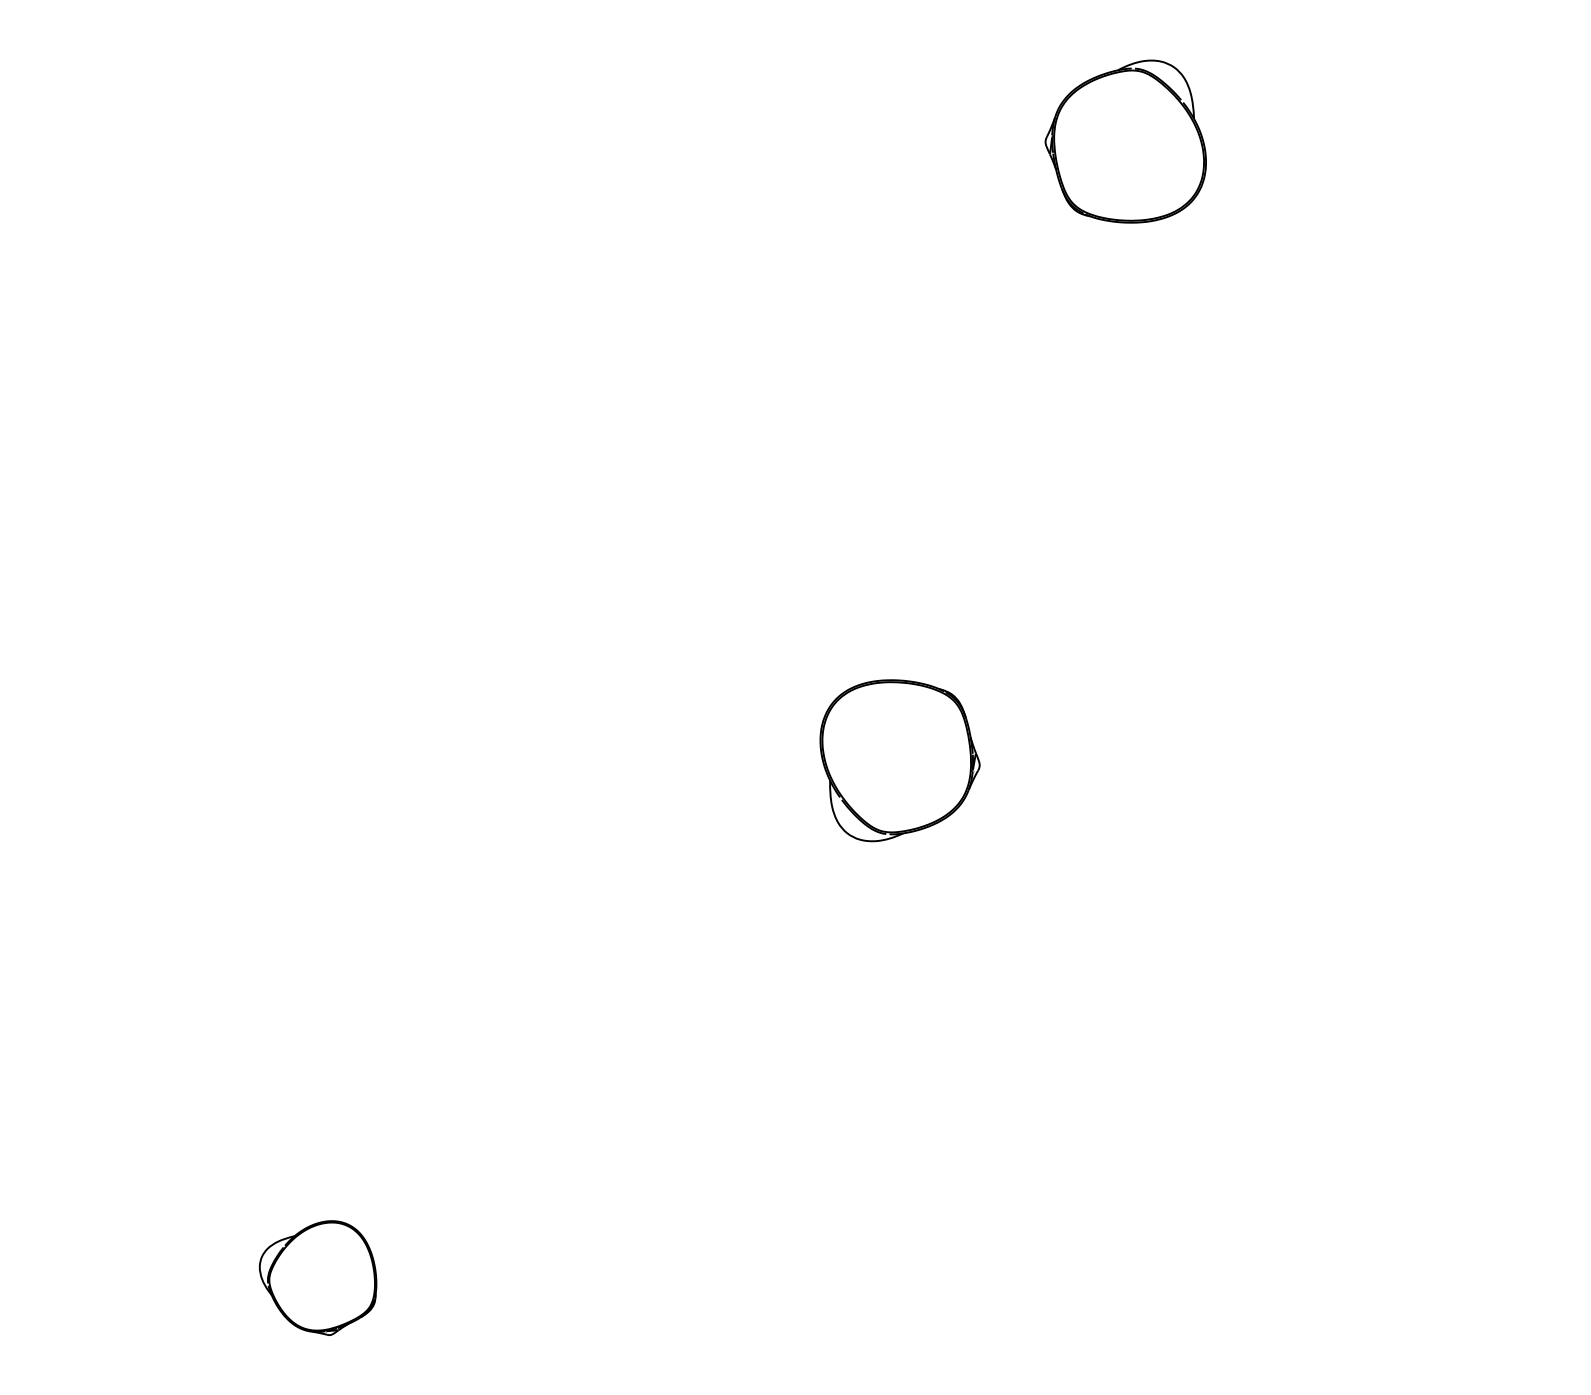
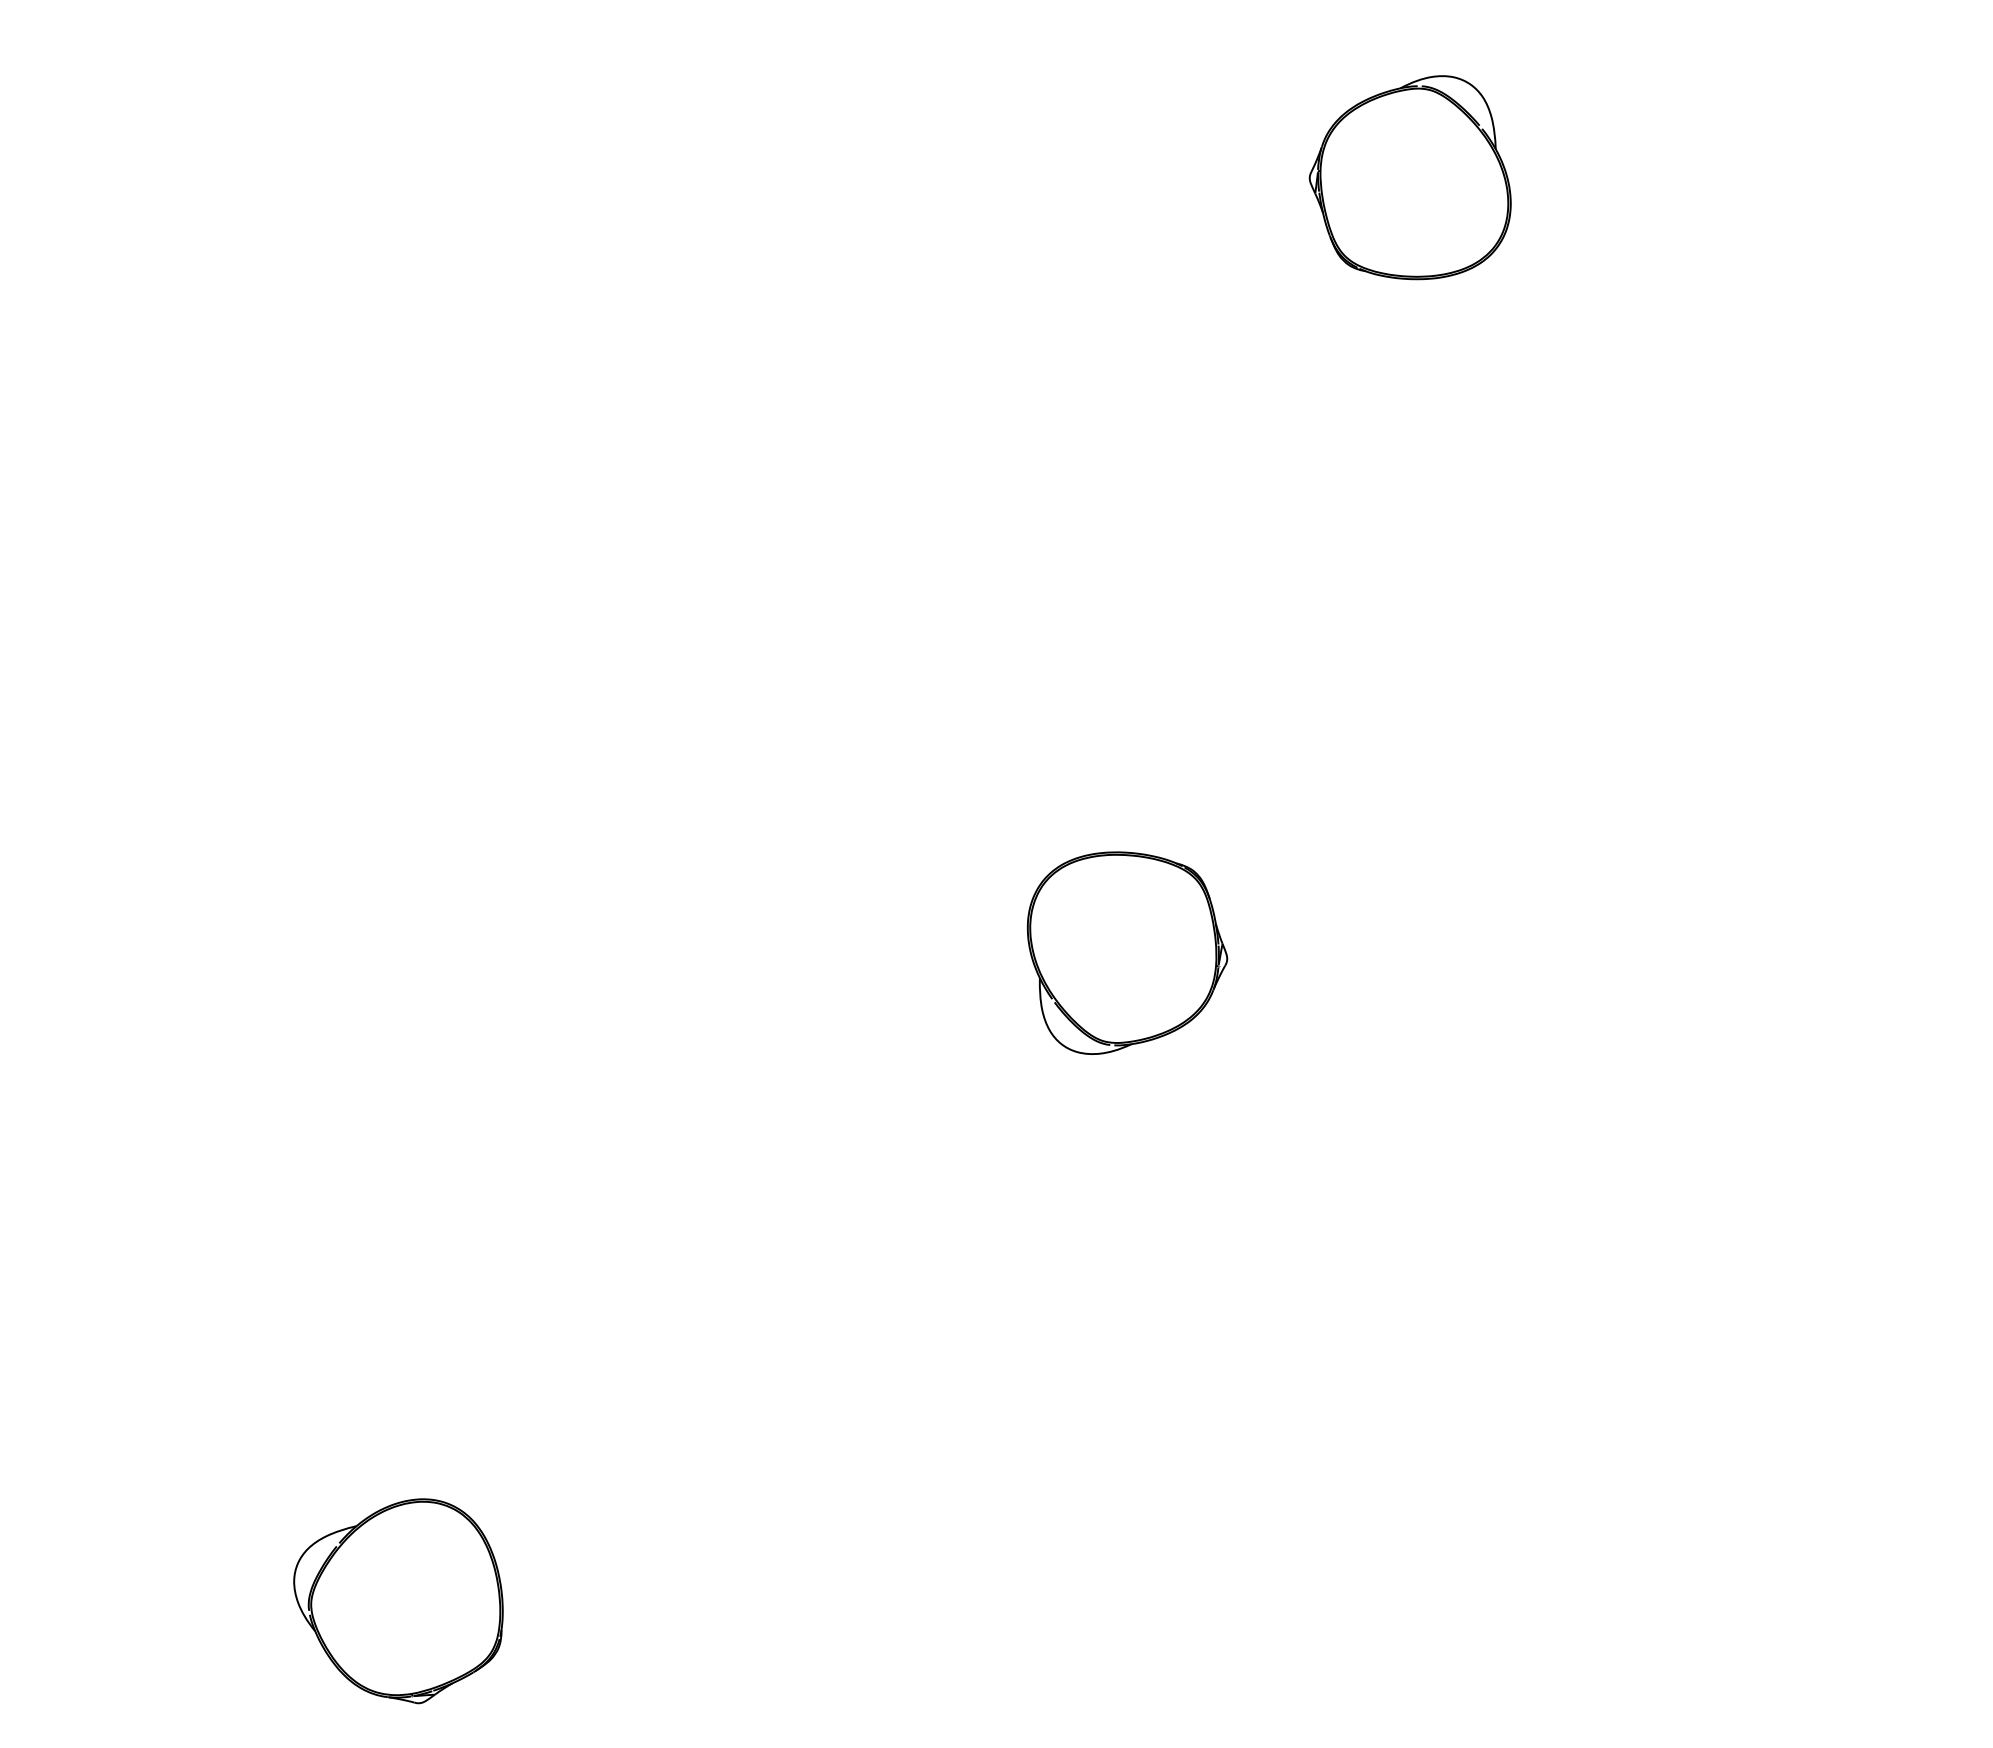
part: (318, 1278) -> (398, 1601), size x1.43

